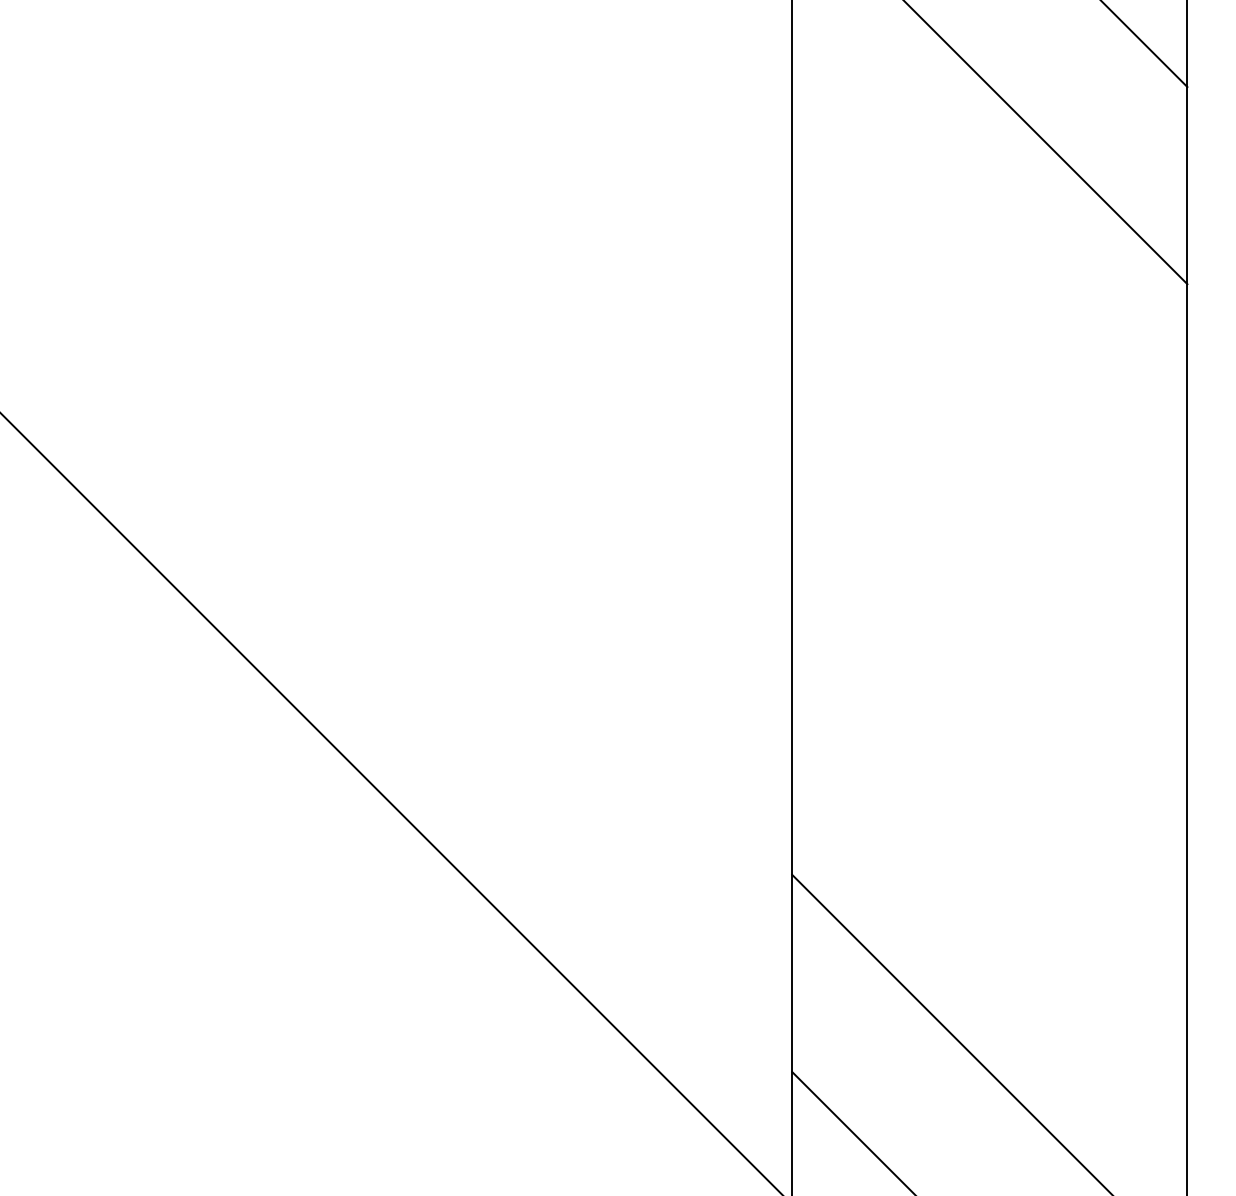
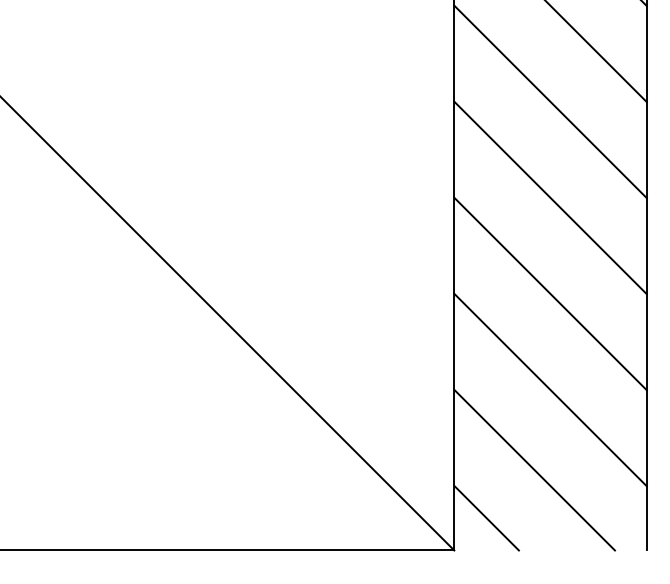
line: (989, 282) -> (550, 101), added
line: (989, 480) -> (550, 197), added
line: (989, 677) -> (550, 293), added
line: (989, 874) -> (550, 389), added

